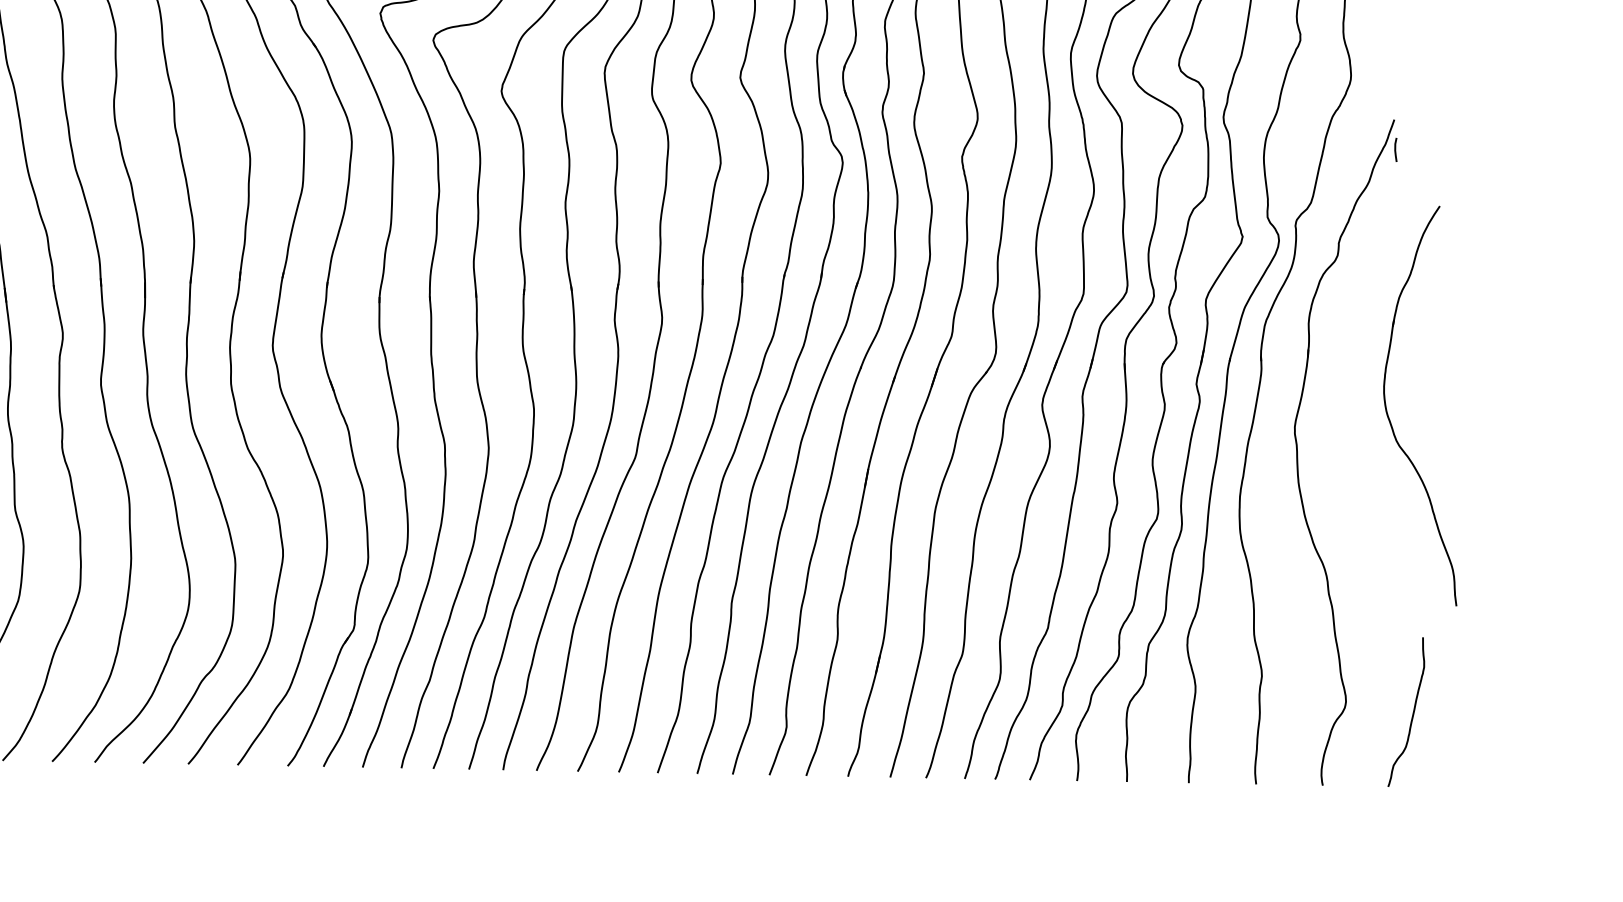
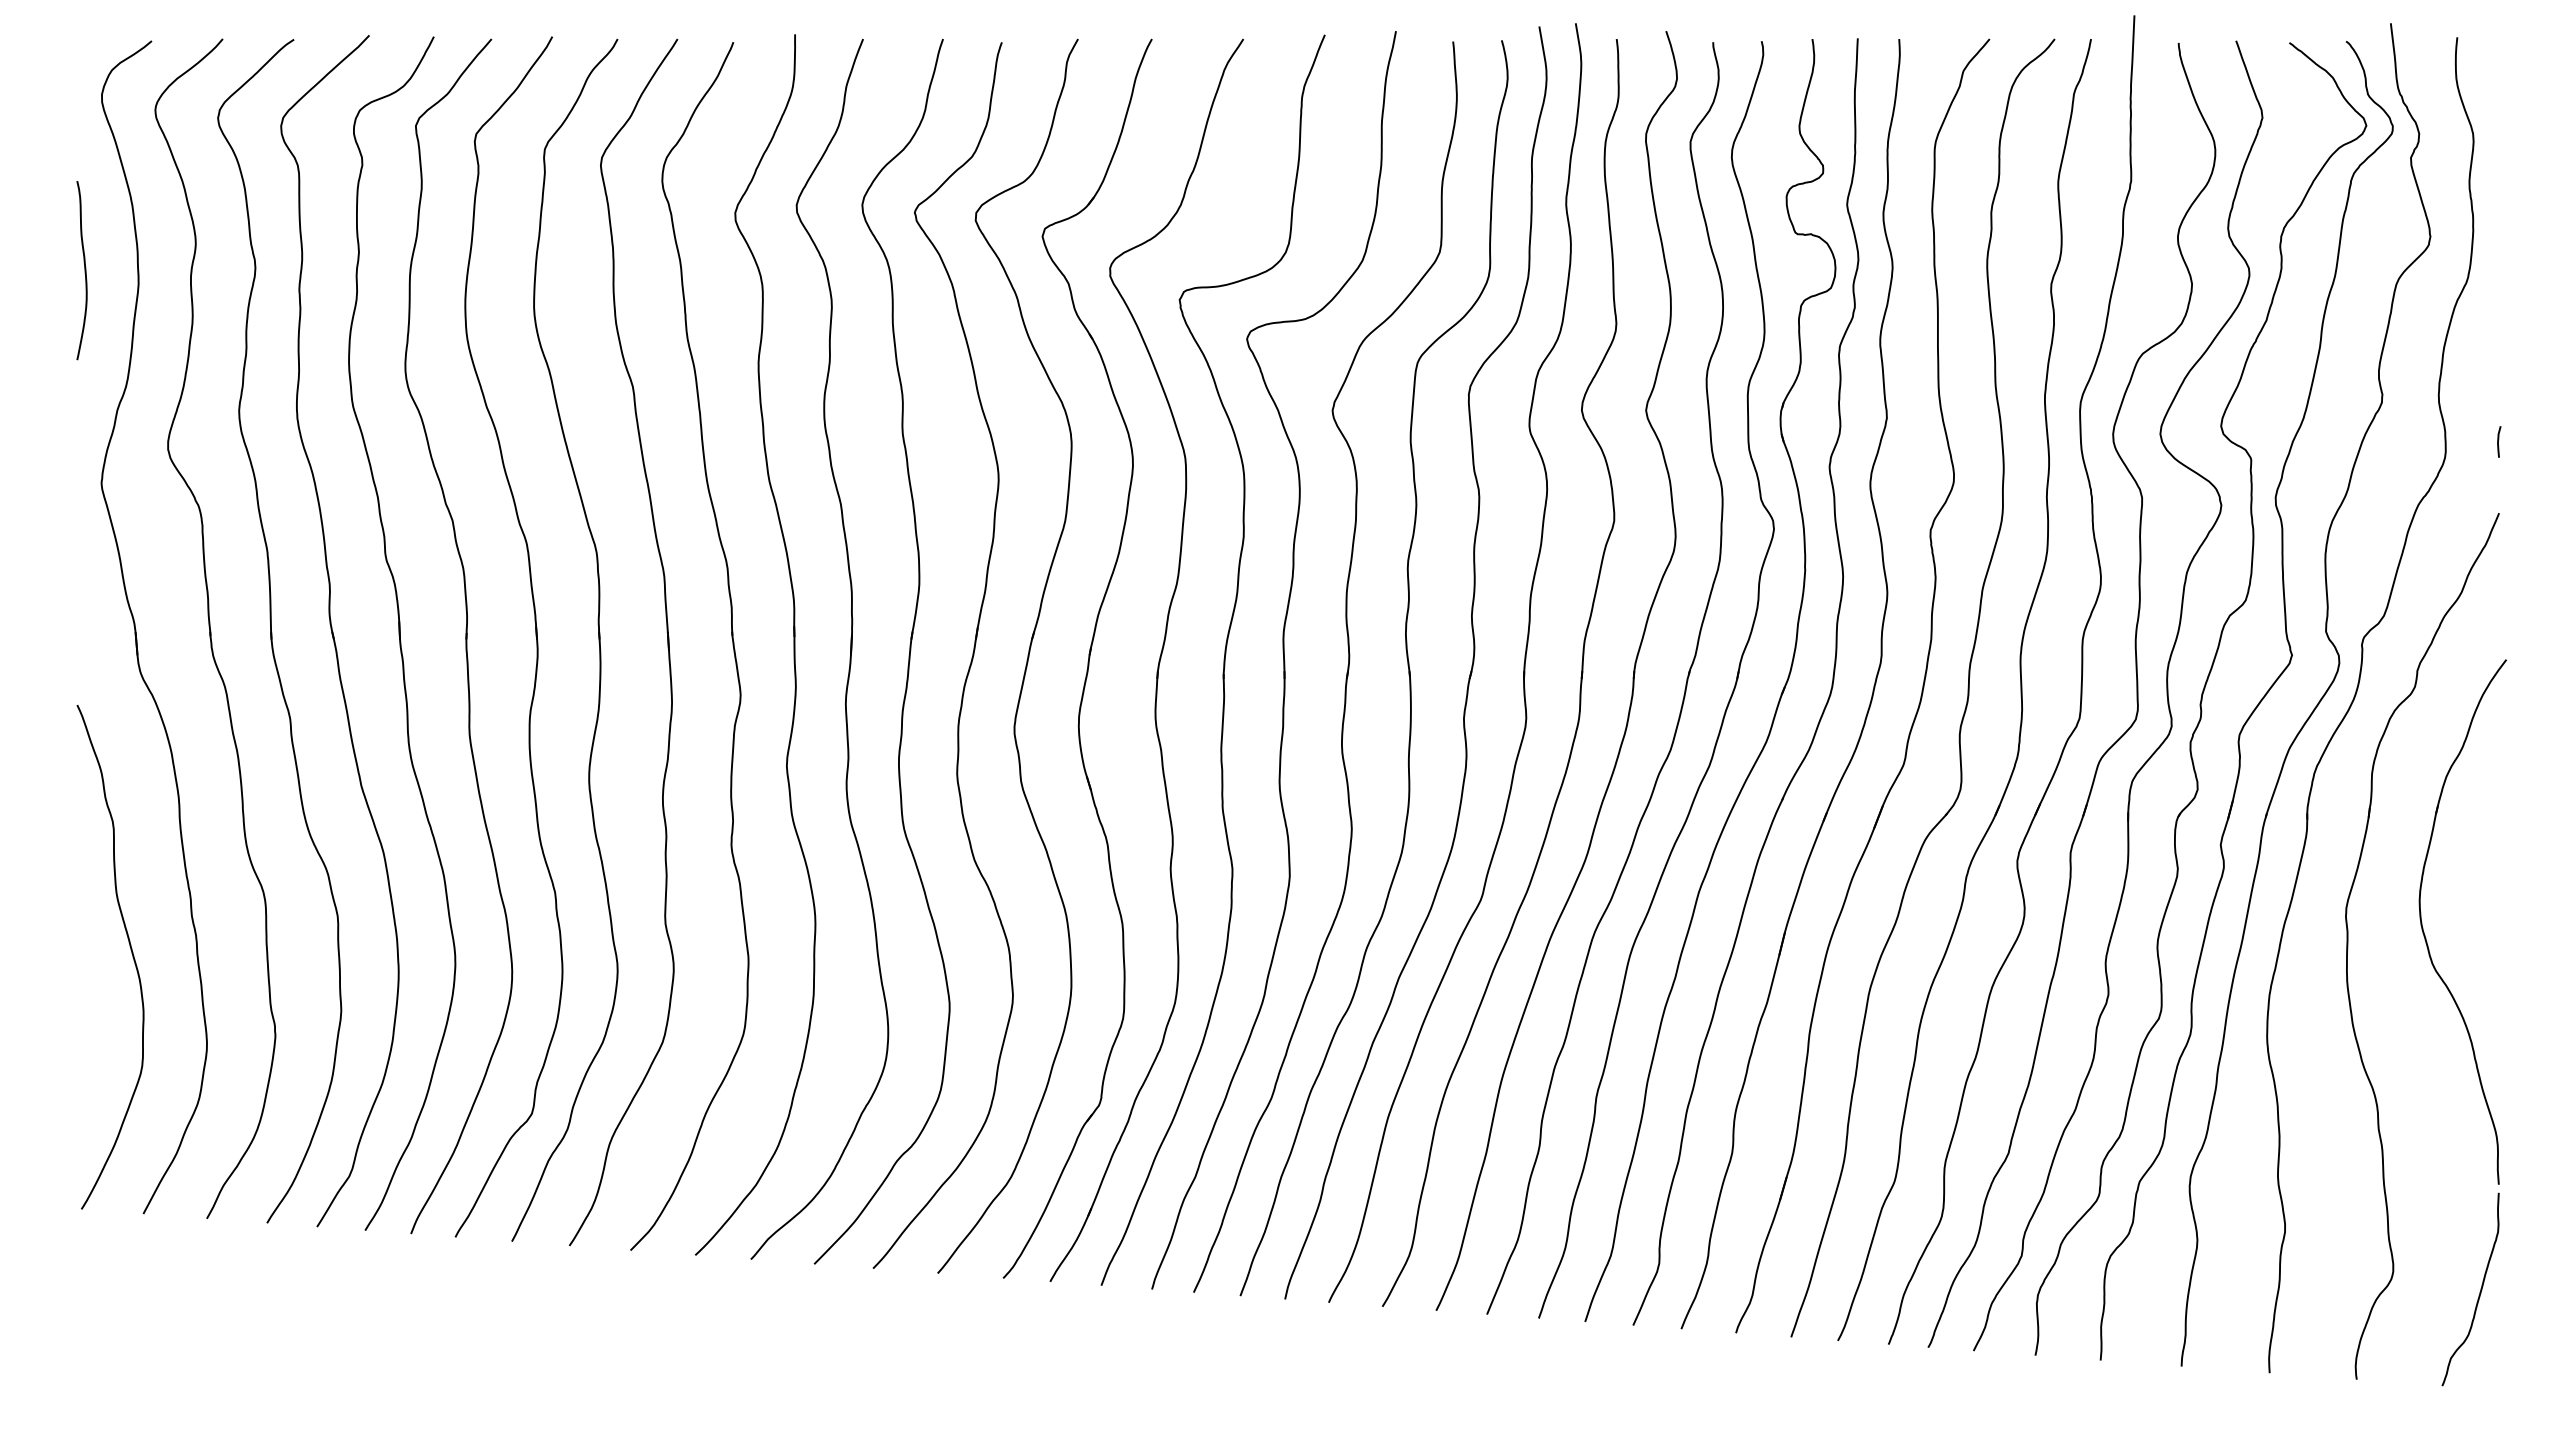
curve: (1396, 148) -> (2499, 440), moved
part: (1389, 416) -> (2424, 931), moved

